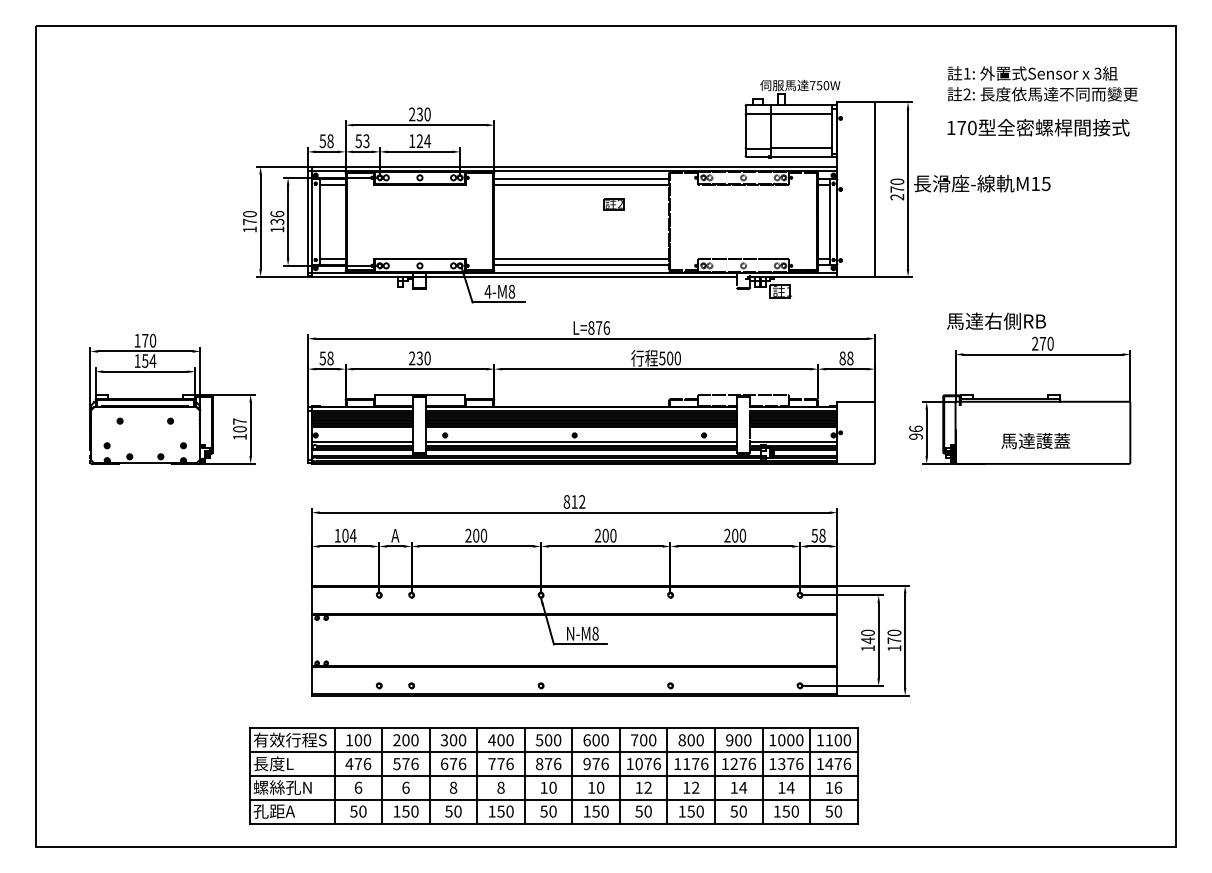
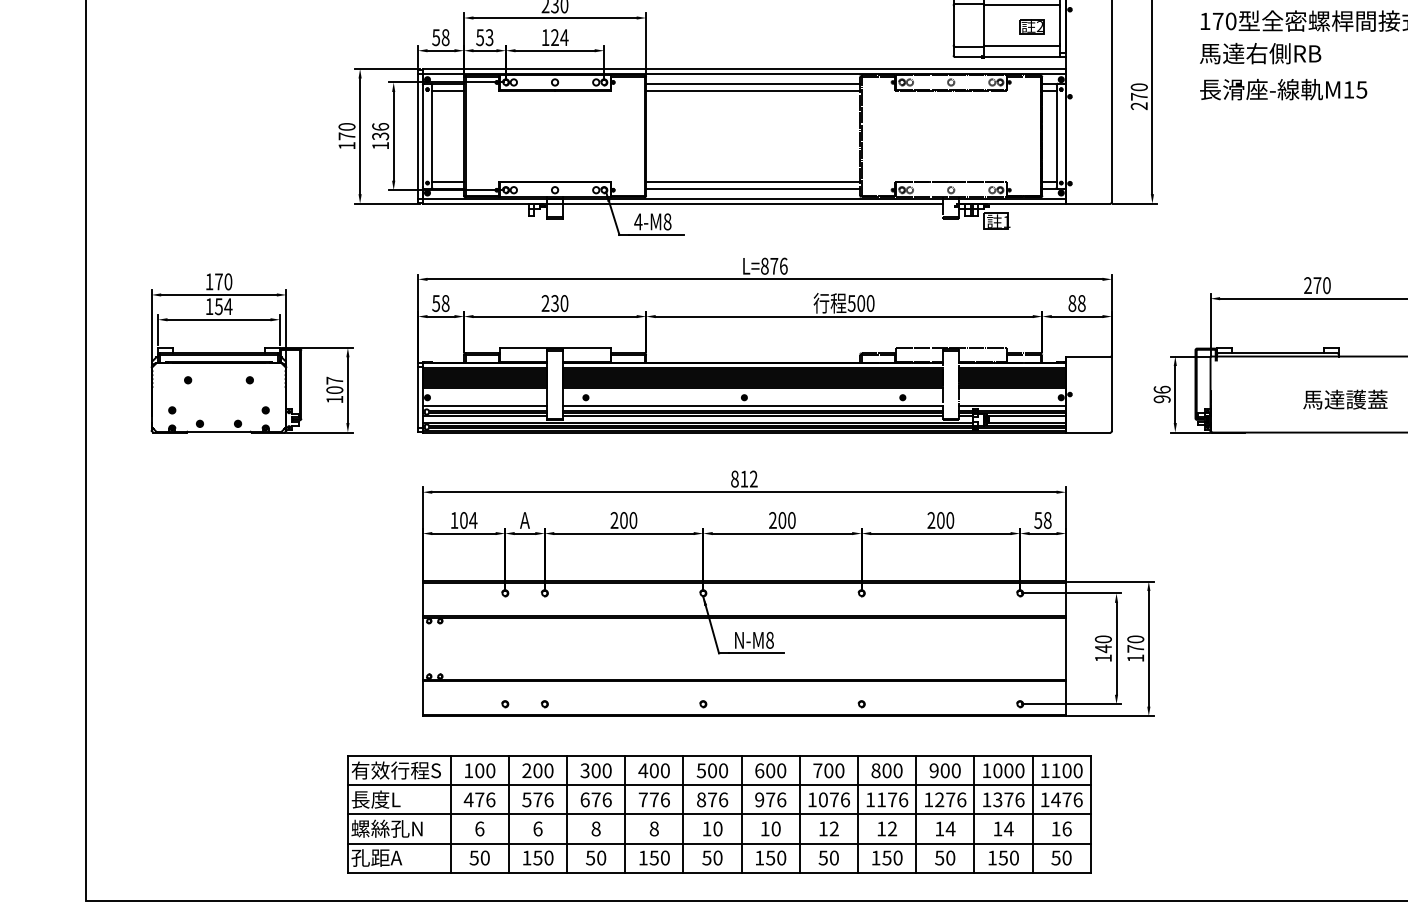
text: (982, 183) -> (1283, 89), moved
part: (613, 204) -> (1031, 26), moved
text: (996, 320) -> (1260, 52), moved
text: (1035, 441) -> (1345, 400), moved

